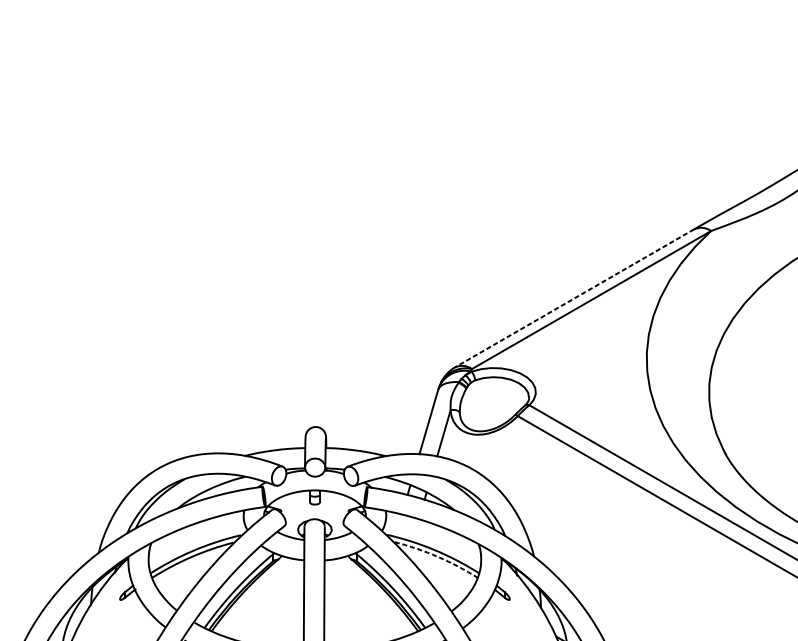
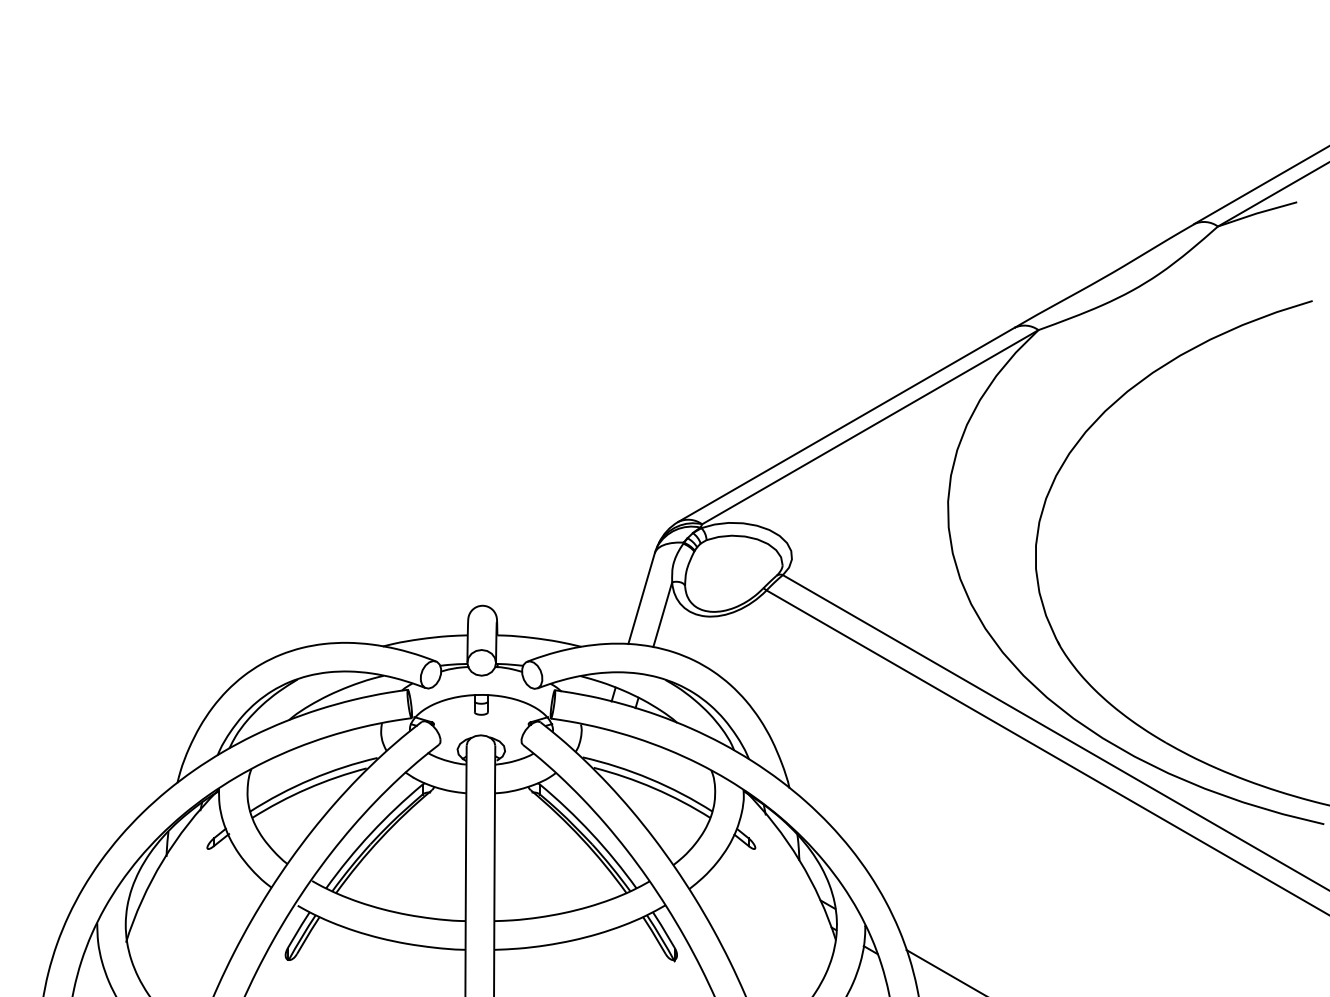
line: (574, 298) -> (846, 425), dashed -> solid
arc: (438, 556) -> (654, 788), dashed -> solid

